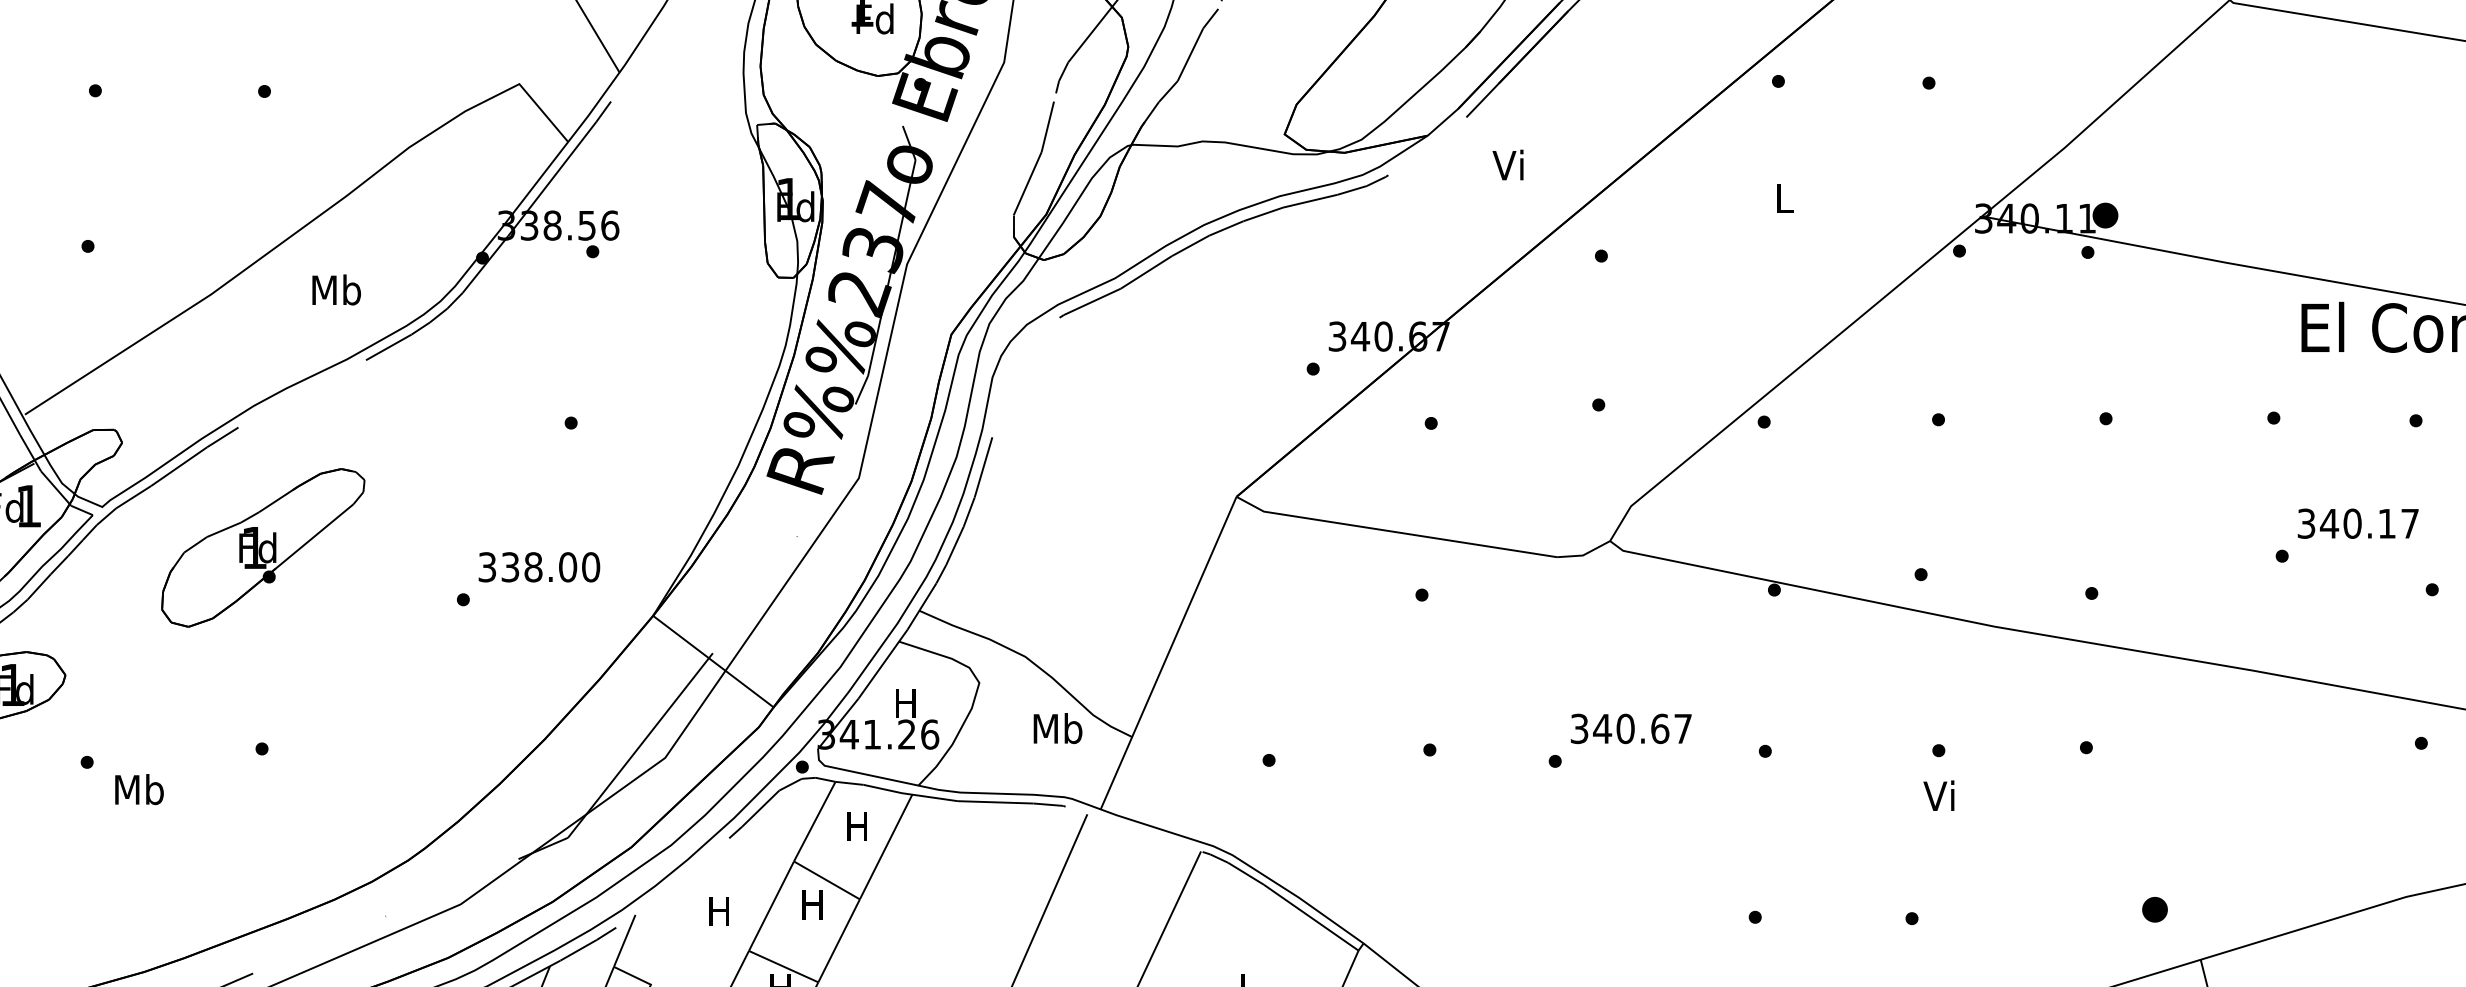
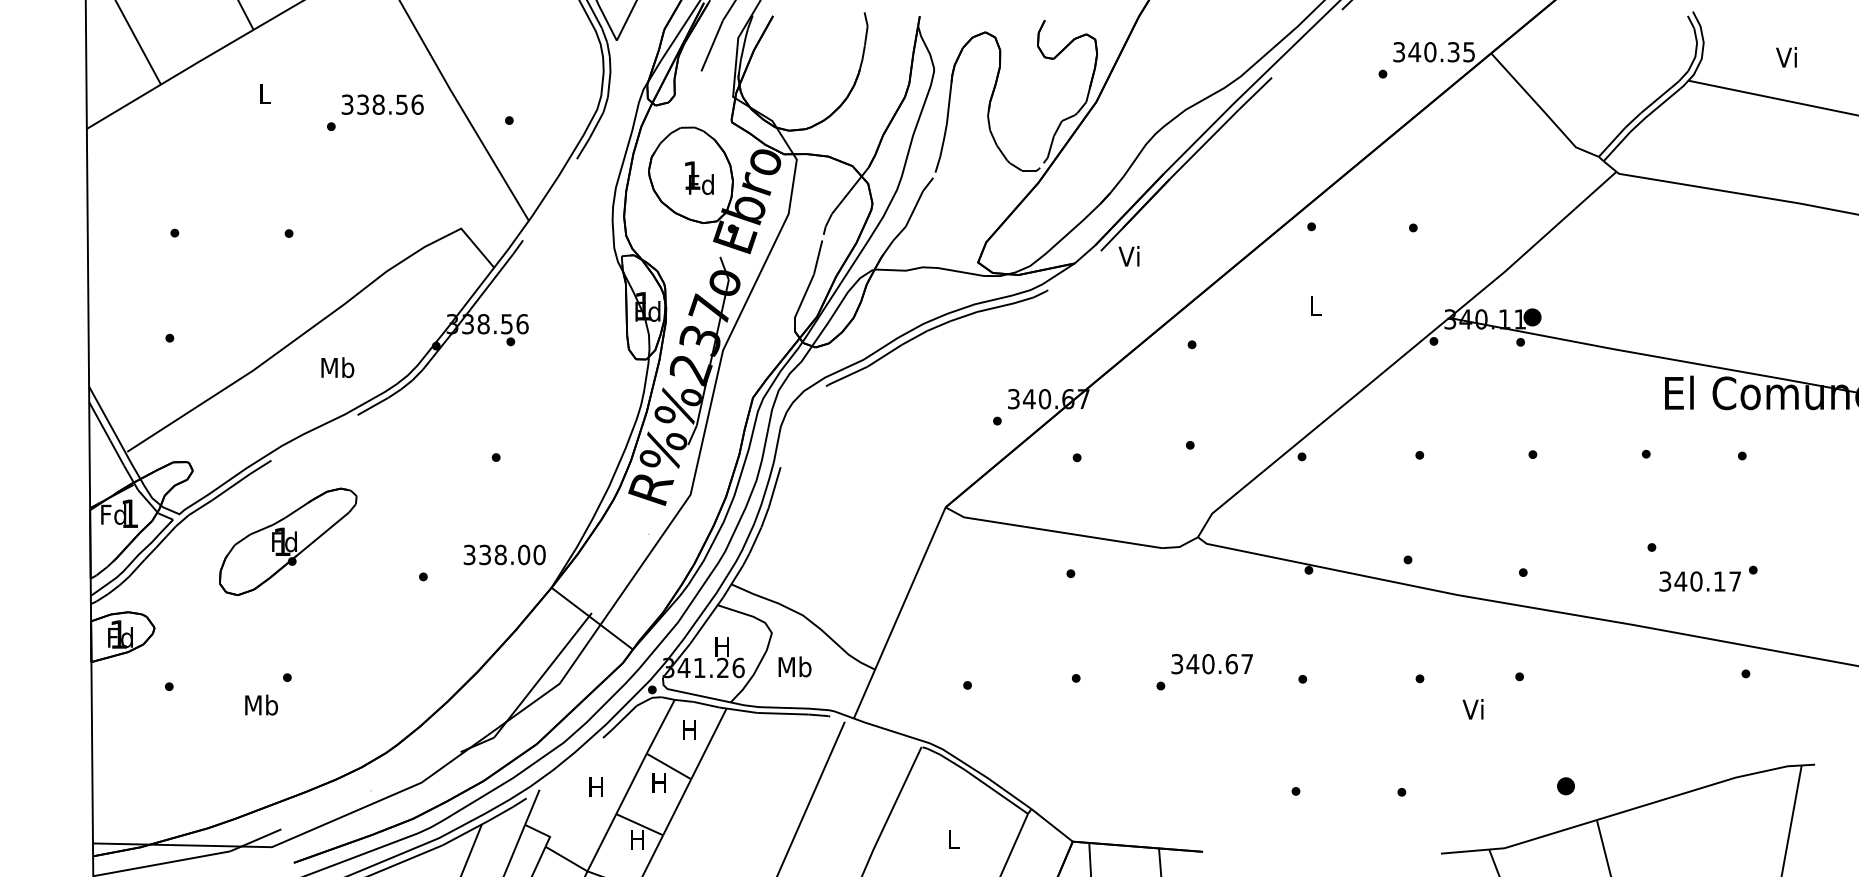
text: (1507, 165) -> (1128, 256), moved
text: (2357, 523) -> (1699, 581), moved
text: (539, 566) -> (504, 554), moved
text: (1057, 727) -> (794, 666), moved
text: (139, 788) -> (261, 704), moved
text: (1938, 796) -> (1472, 709), moved

